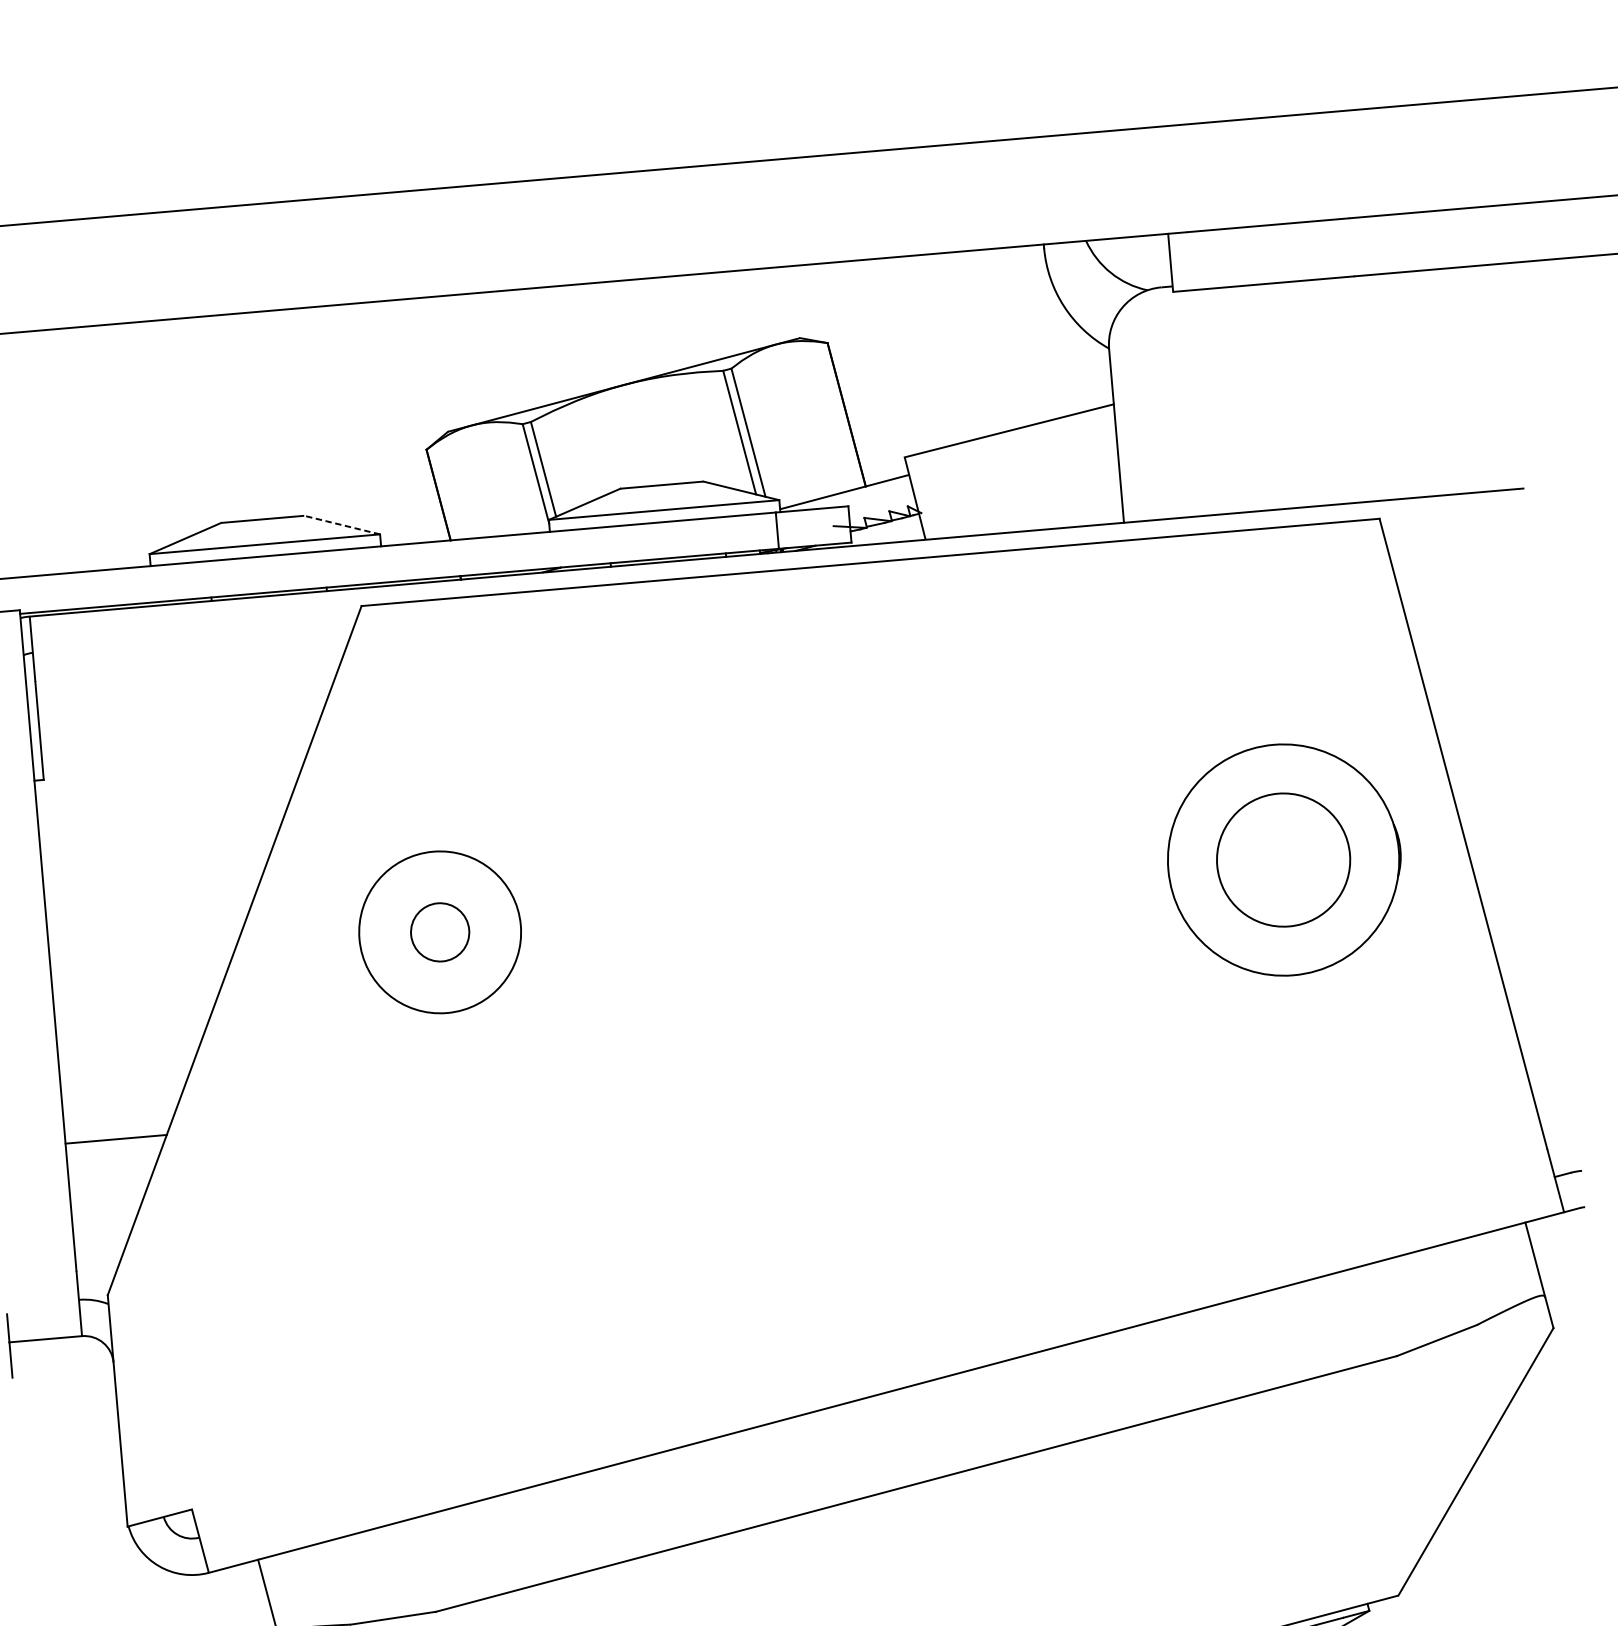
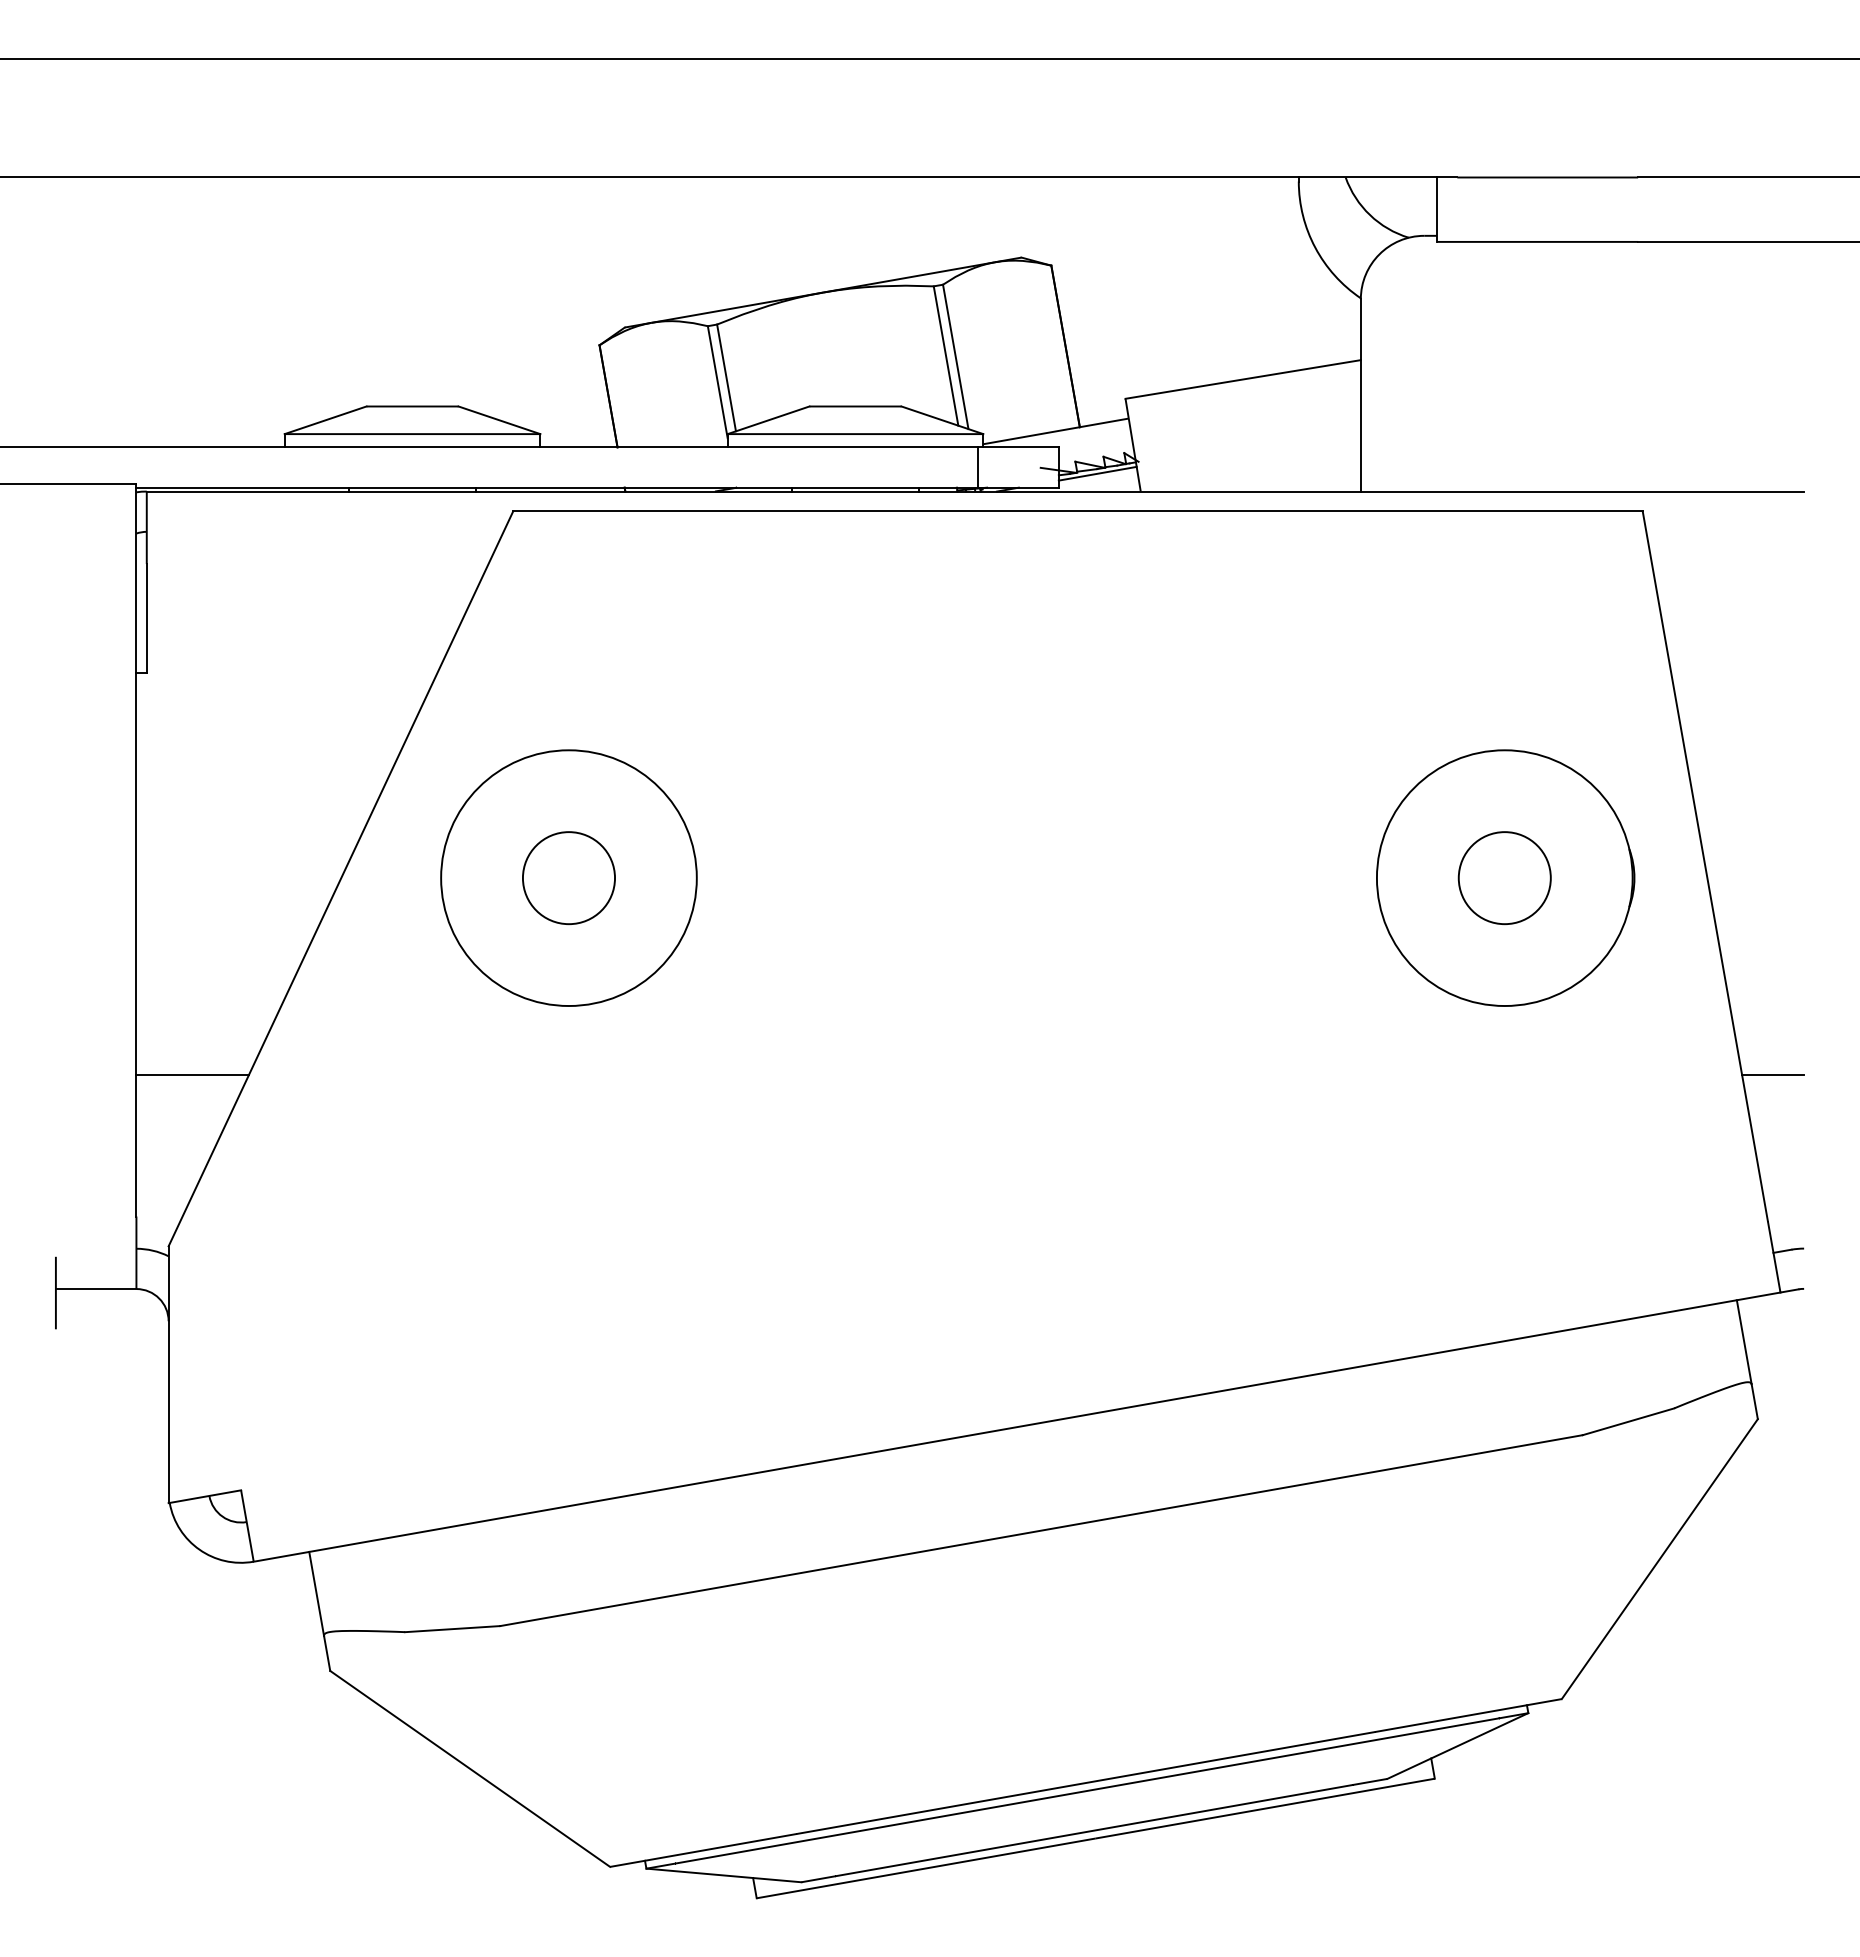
line: (342, 525) -> (499, 420), dashed -> solid
line: (885, 526) -> (1097, 473), added
circle: (1283, 860) -> (1504, 878), size x0.62
circle: (439, 932) -> (568, 878), size x1.43
circle: (439, 932) -> (568, 878), size x1.43
line: (1541, 1017) -> (1773, 1075), added

